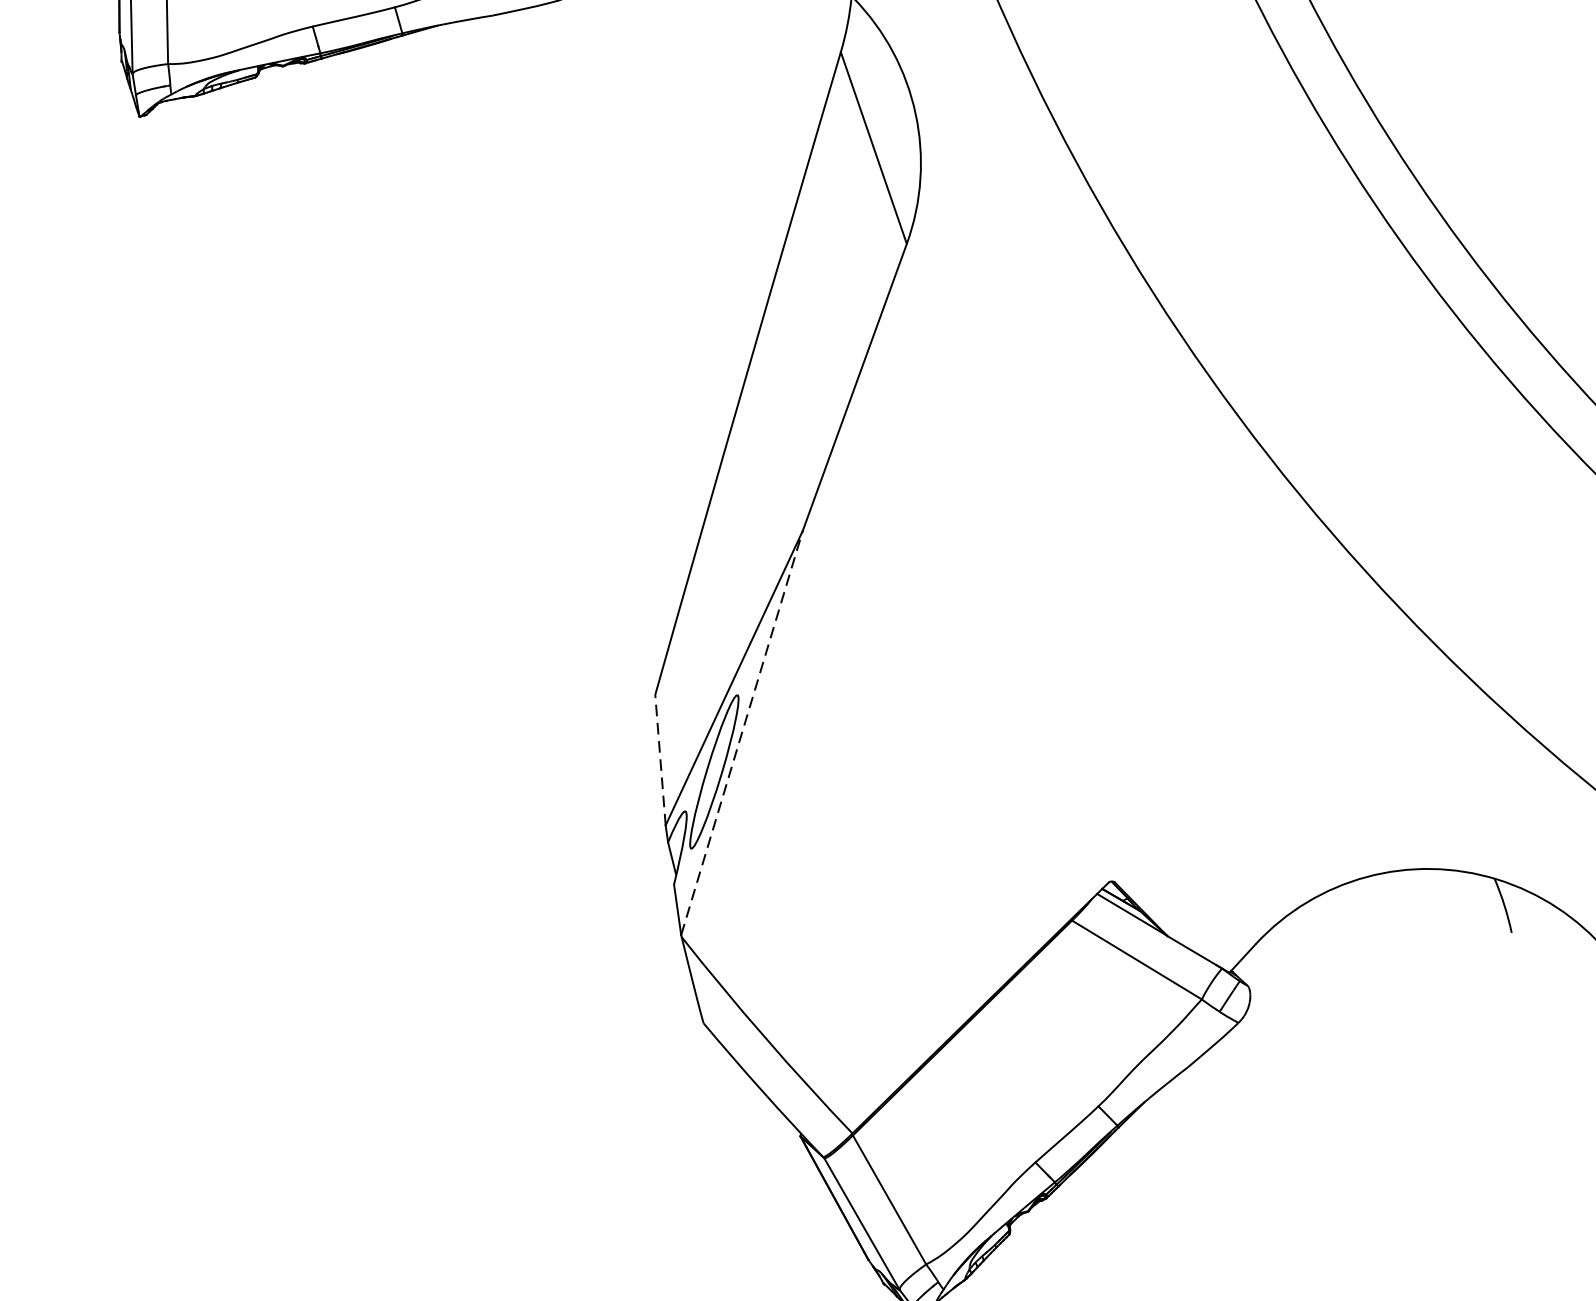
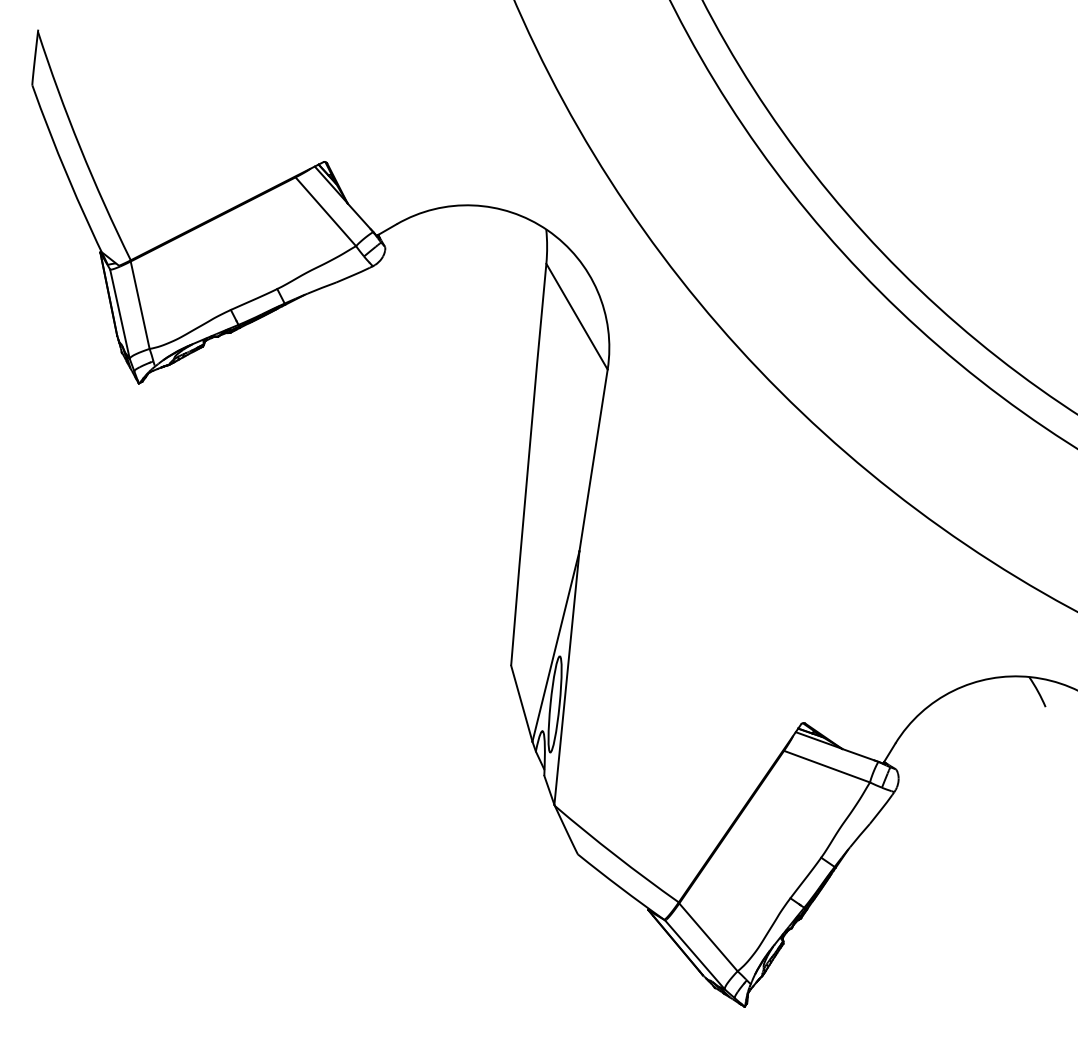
line: (741, 731) -> (566, 677), dashed -> solid
line: (660, 759) -> (521, 703), dashed -> solid

